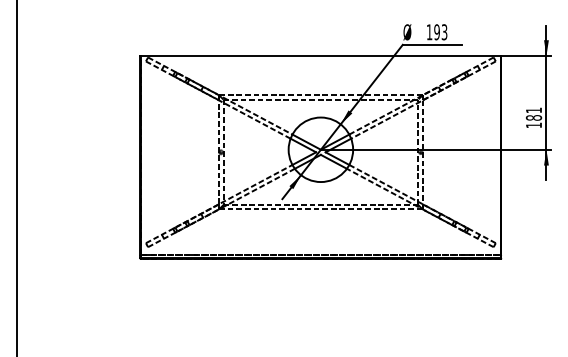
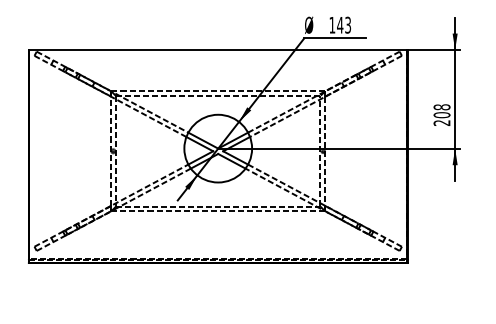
text: (437, 32) -> (340, 25), 193 -> 143
text: (533, 117) -> (441, 114), 181 -> 208

